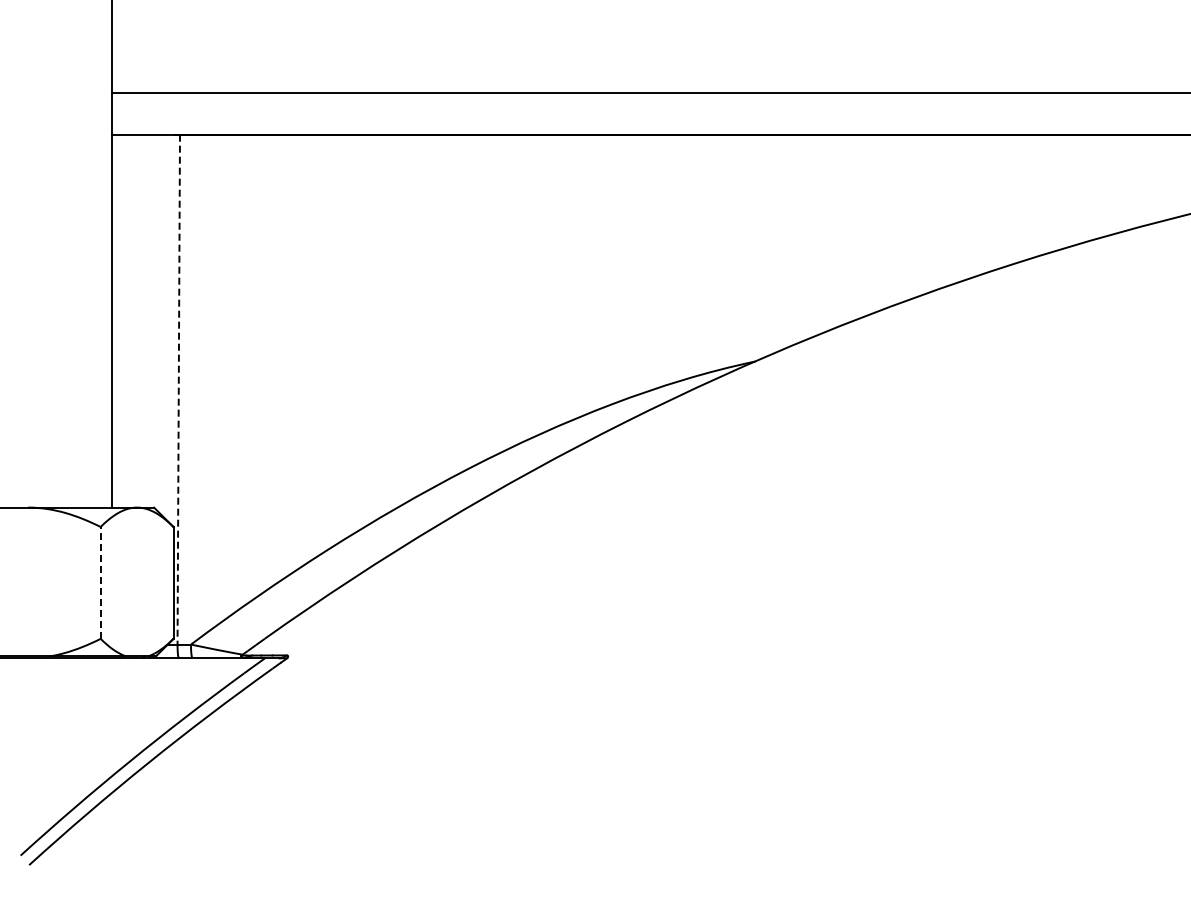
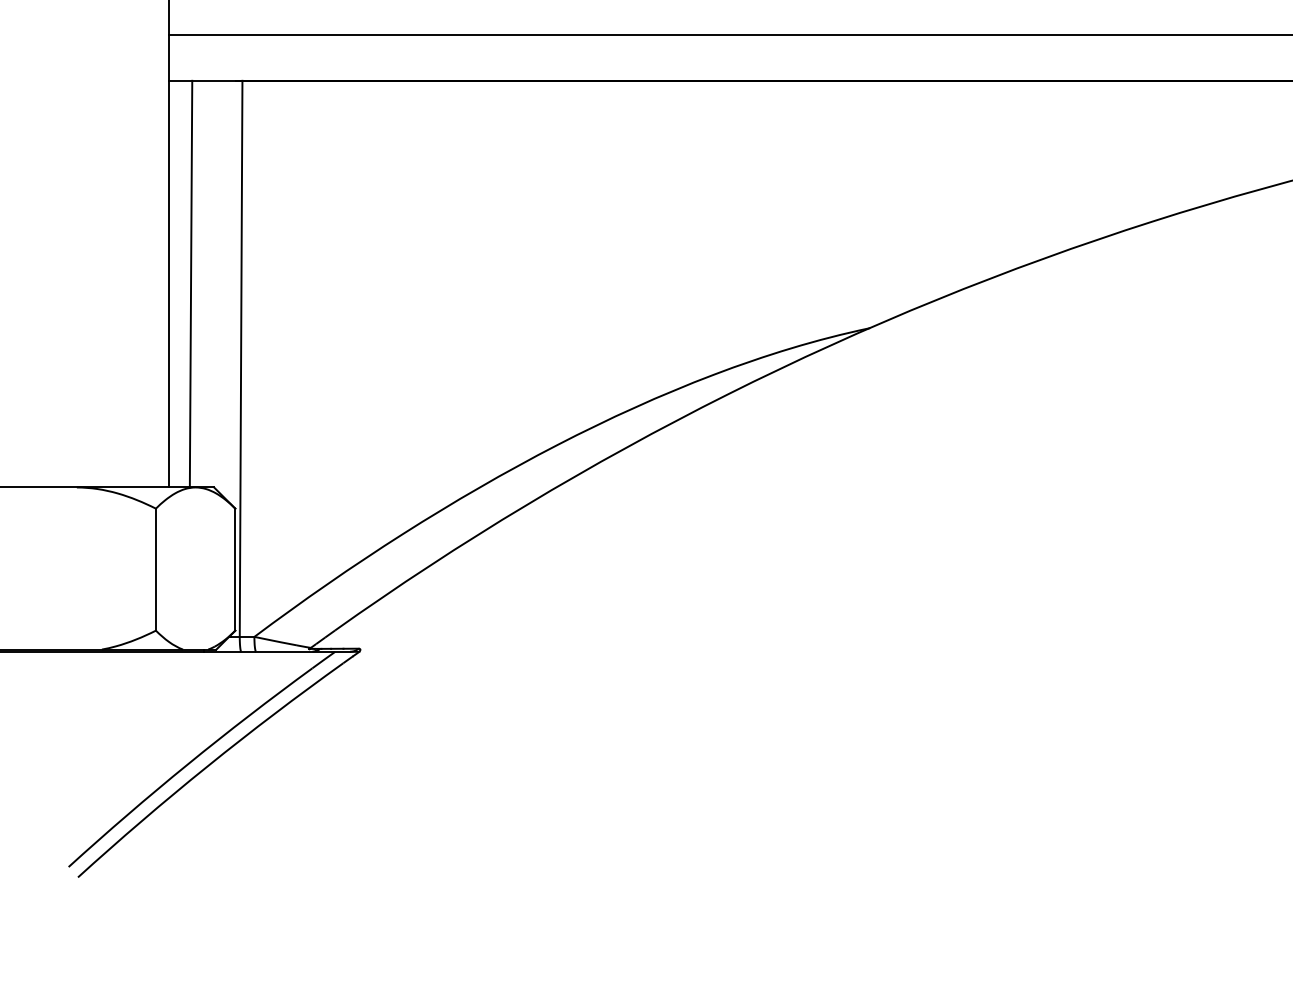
line: (132, 320) -> (190, 283), added
line: (178, 389) -> (240, 358), dashed -> solid
line: (100, 582) -> (155, 569), dashed -> solid

